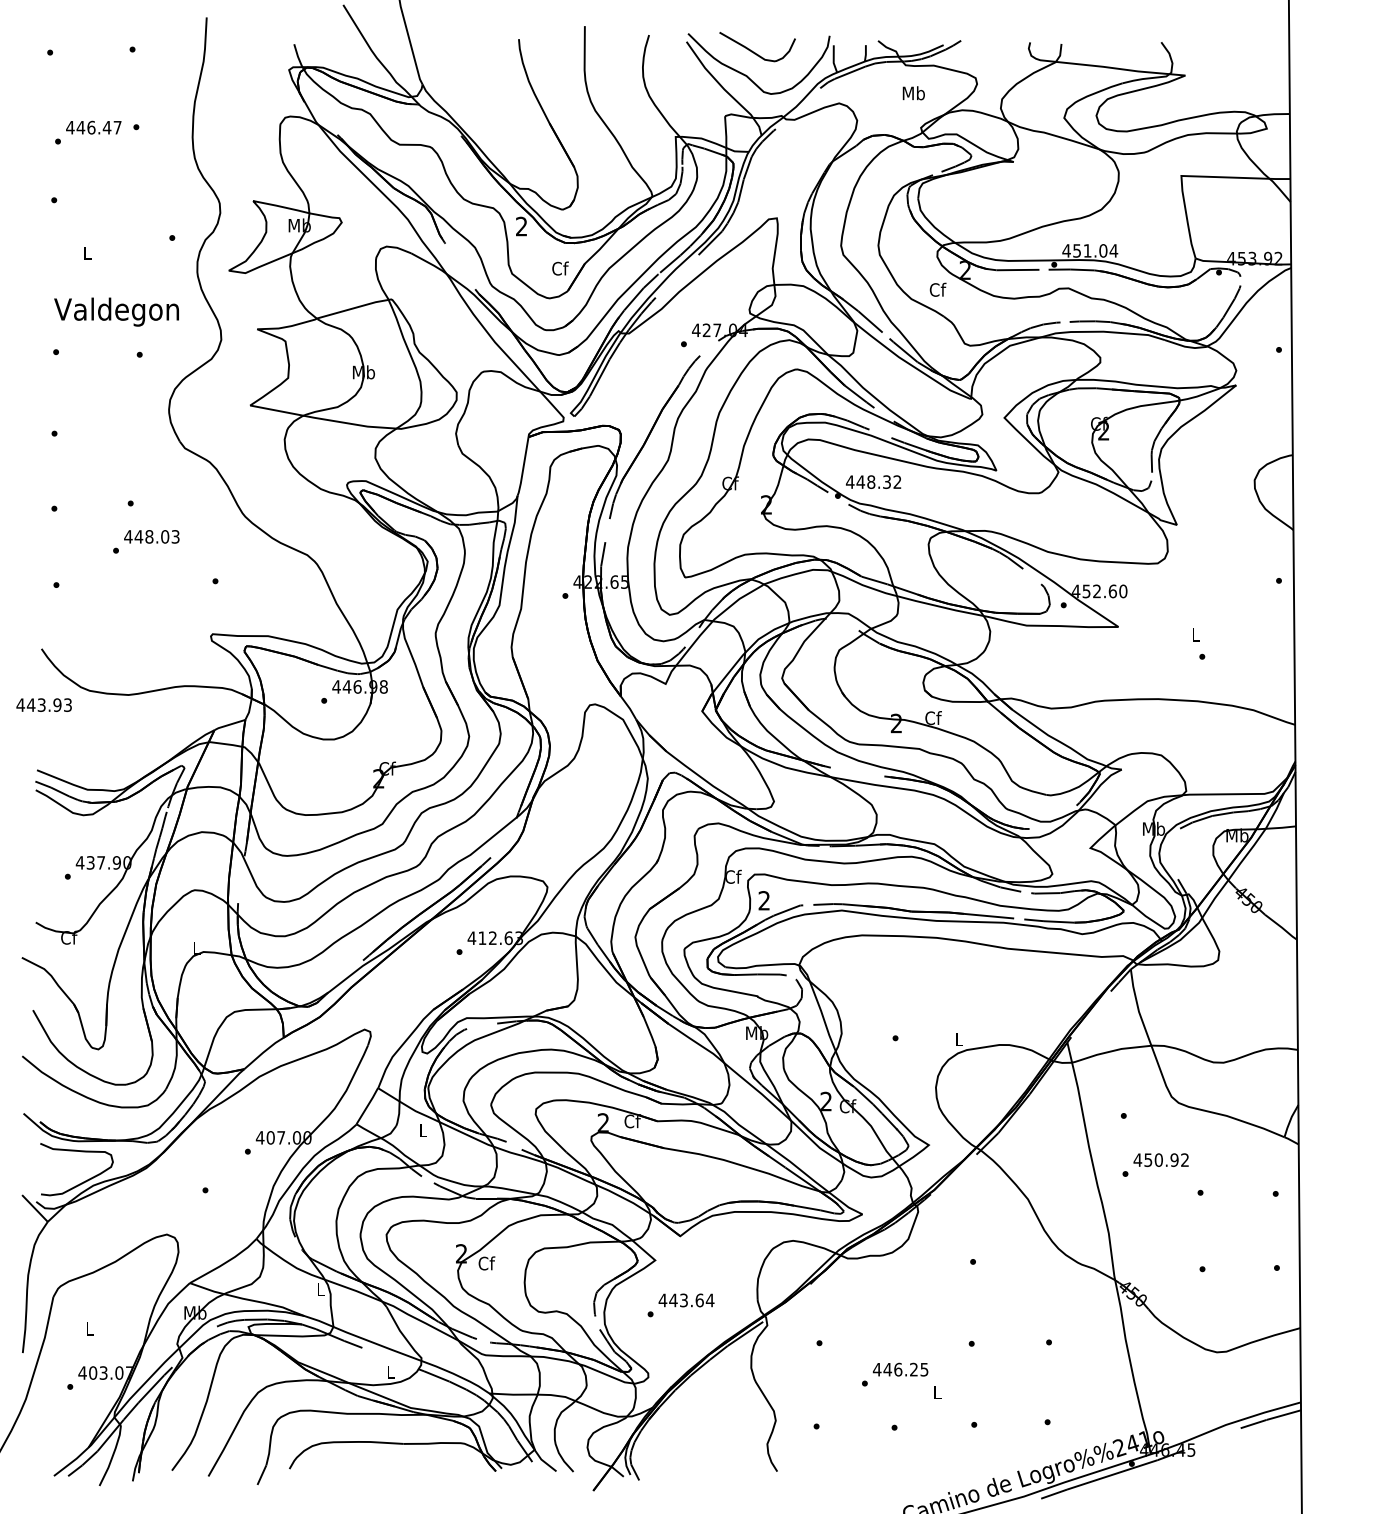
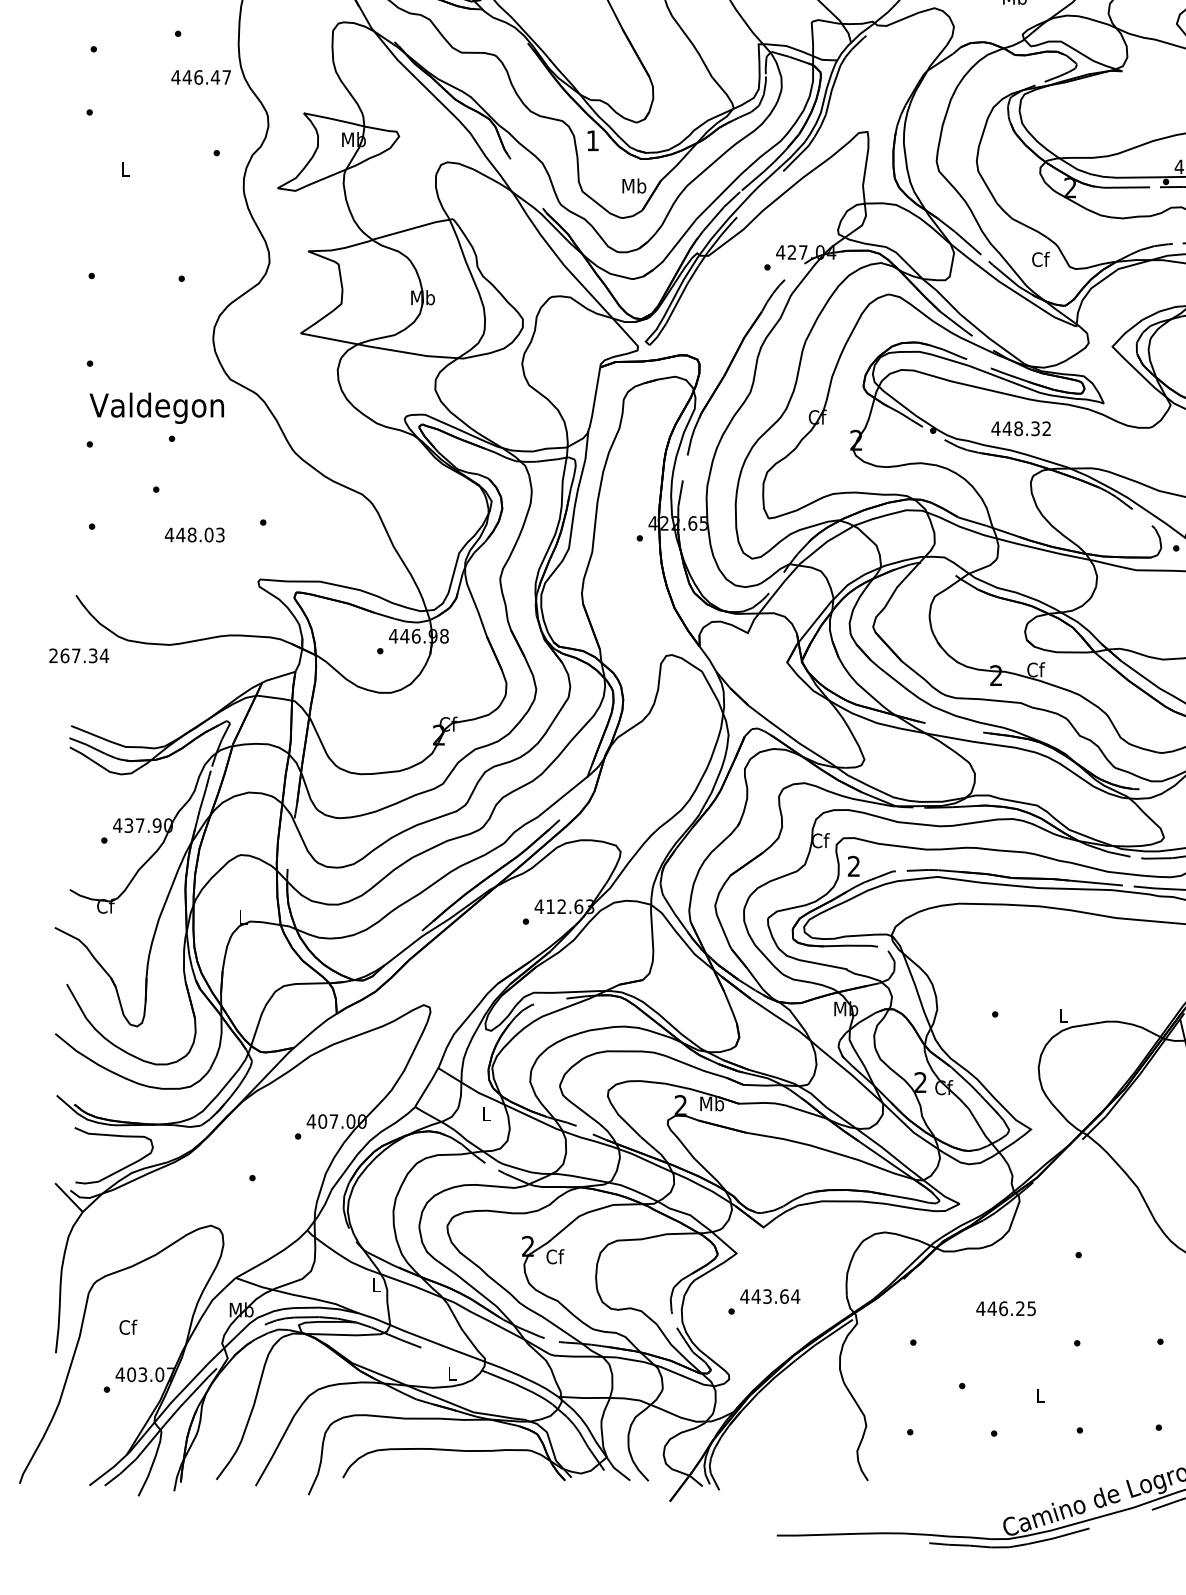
text: (93, 127) -> (200, 77), moved
text: (521, 226) -> (592, 140), 2 -> 1
text: (560, 268) -> (634, 185), Cf -> Mb
text: (937, 289) -> (1040, 259), moved
text: (116, 311) -> (156, 407), moved
text: (873, 481) -> (1021, 428), moved
text: (151, 536) -> (194, 534), moved
text: (44, 704) -> (79, 655), 443.93 -> 267.34
text: (632, 1121) -> (712, 1103), Cf -> Mb
text: (90, 1328) -> (128, 1326), L -> Cf
text: (900, 1369) -> (1005, 1308), moved

